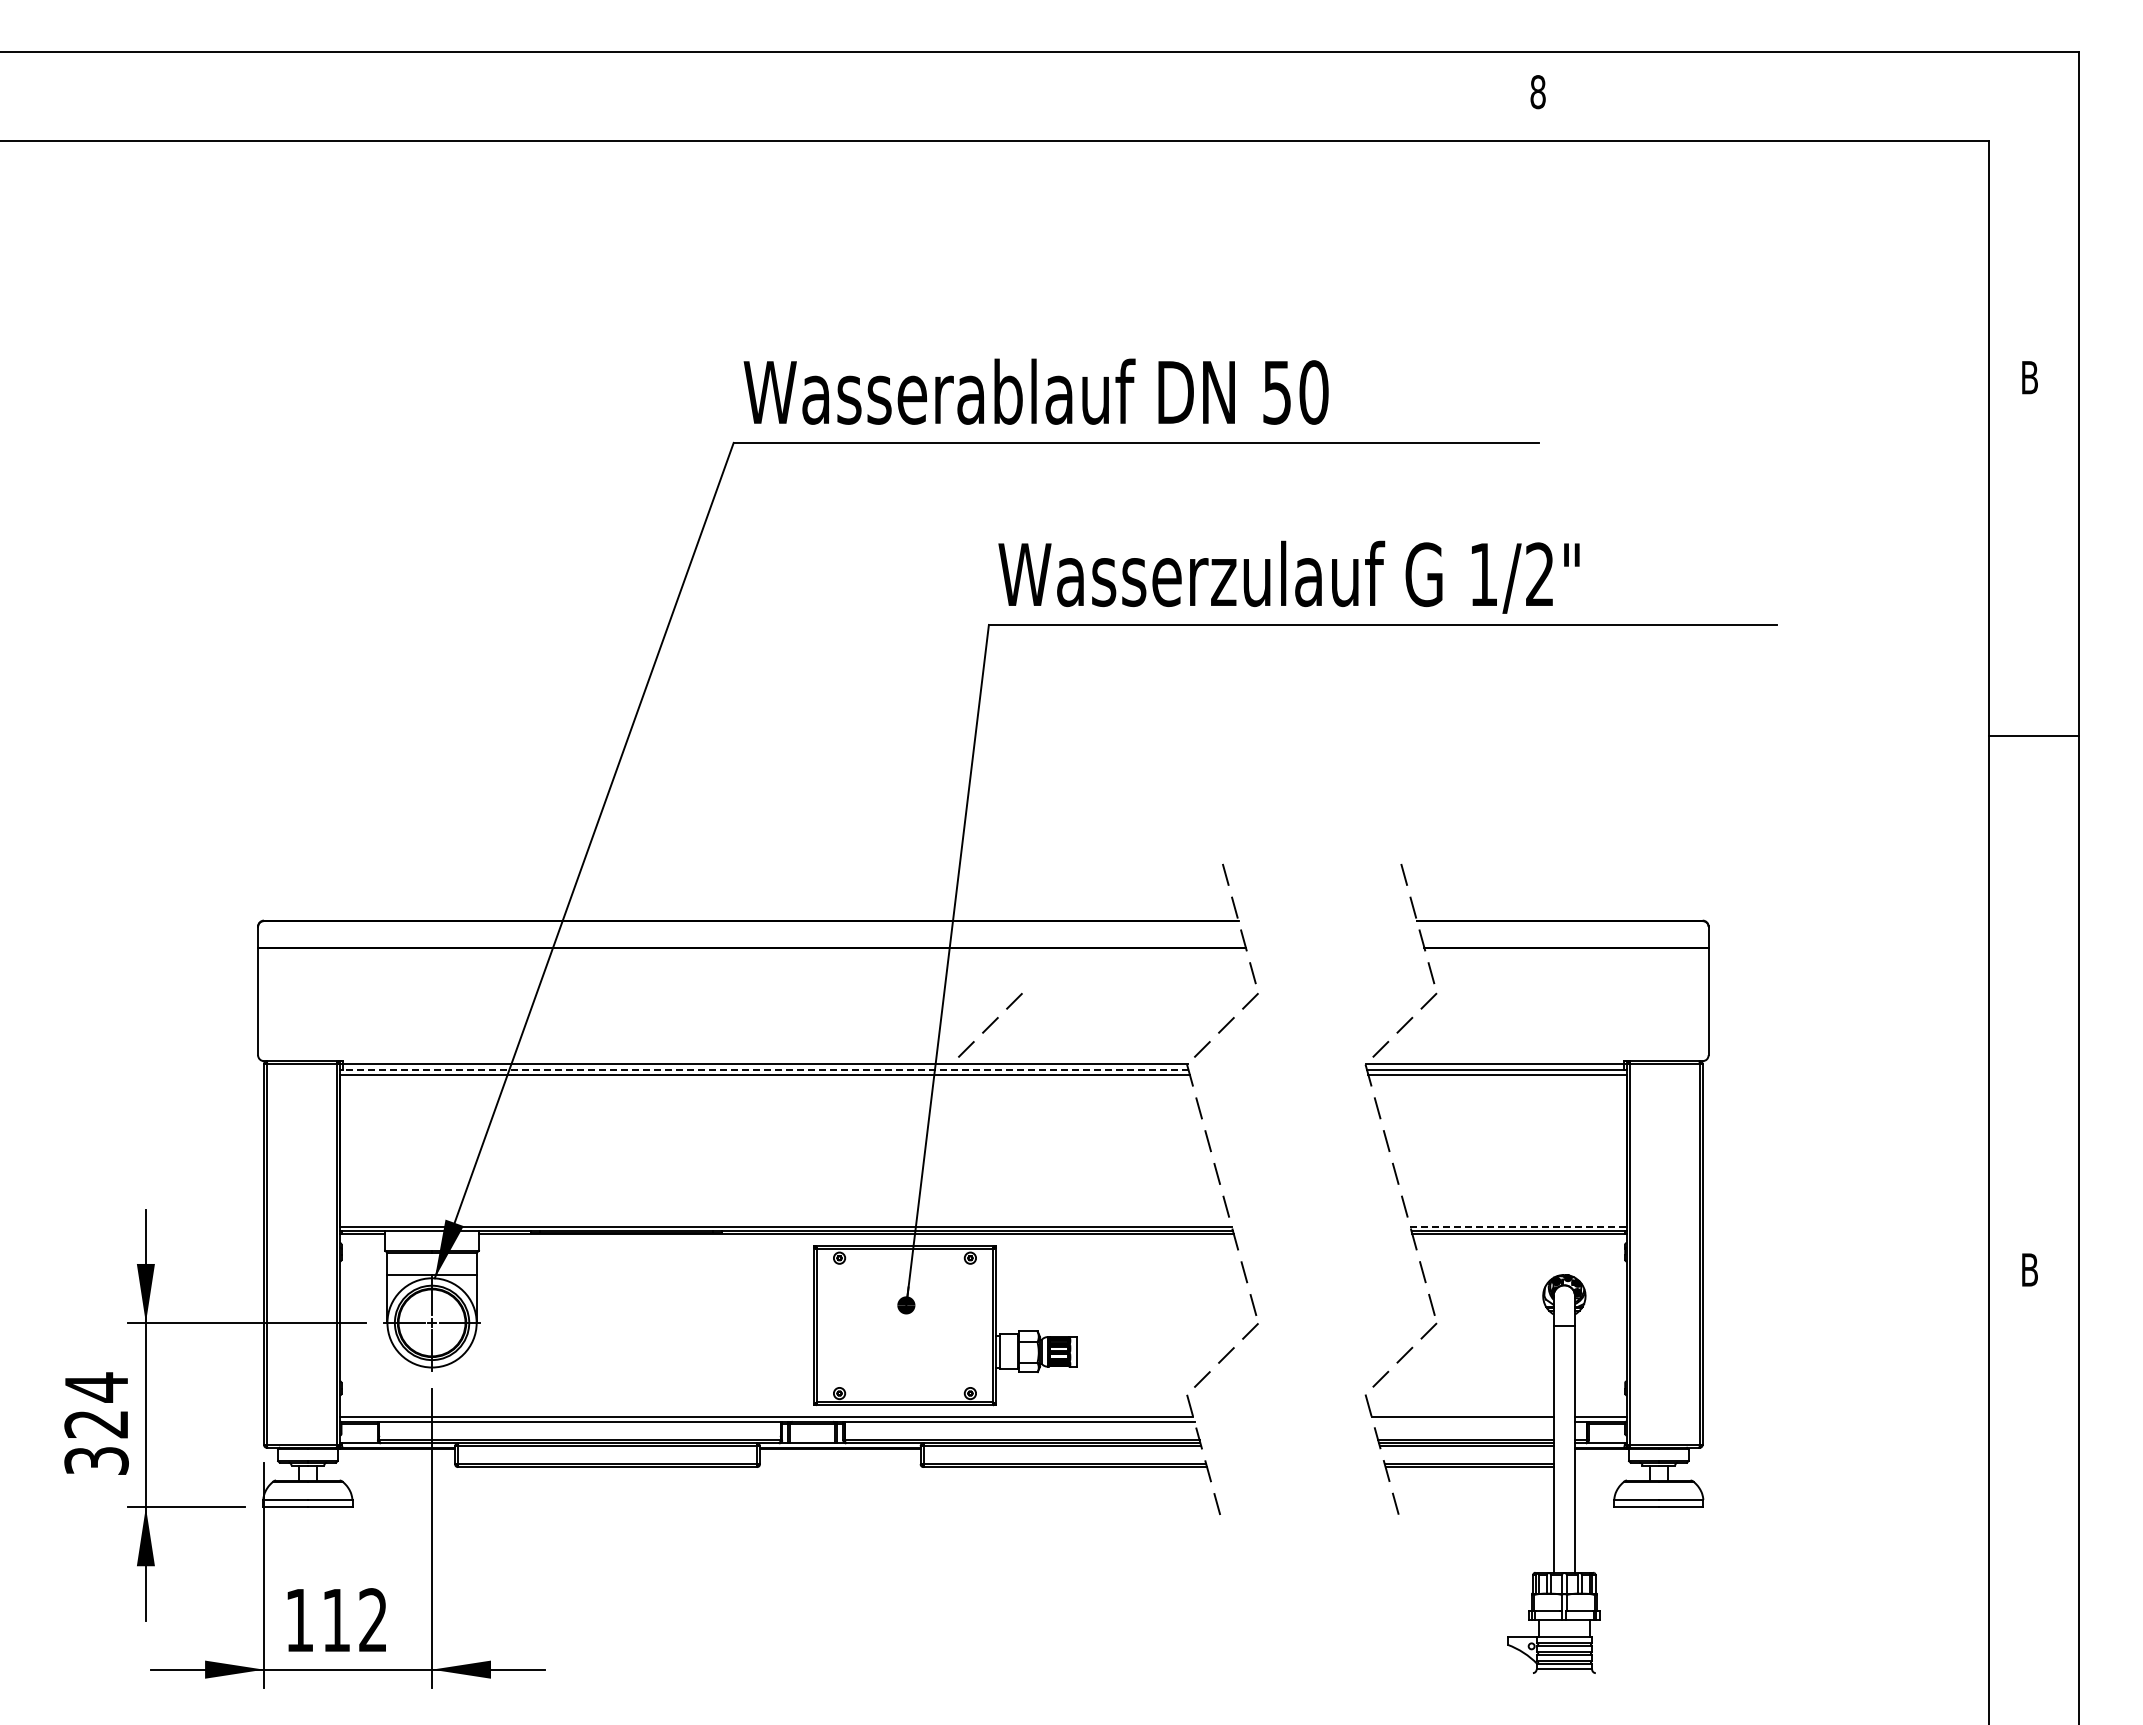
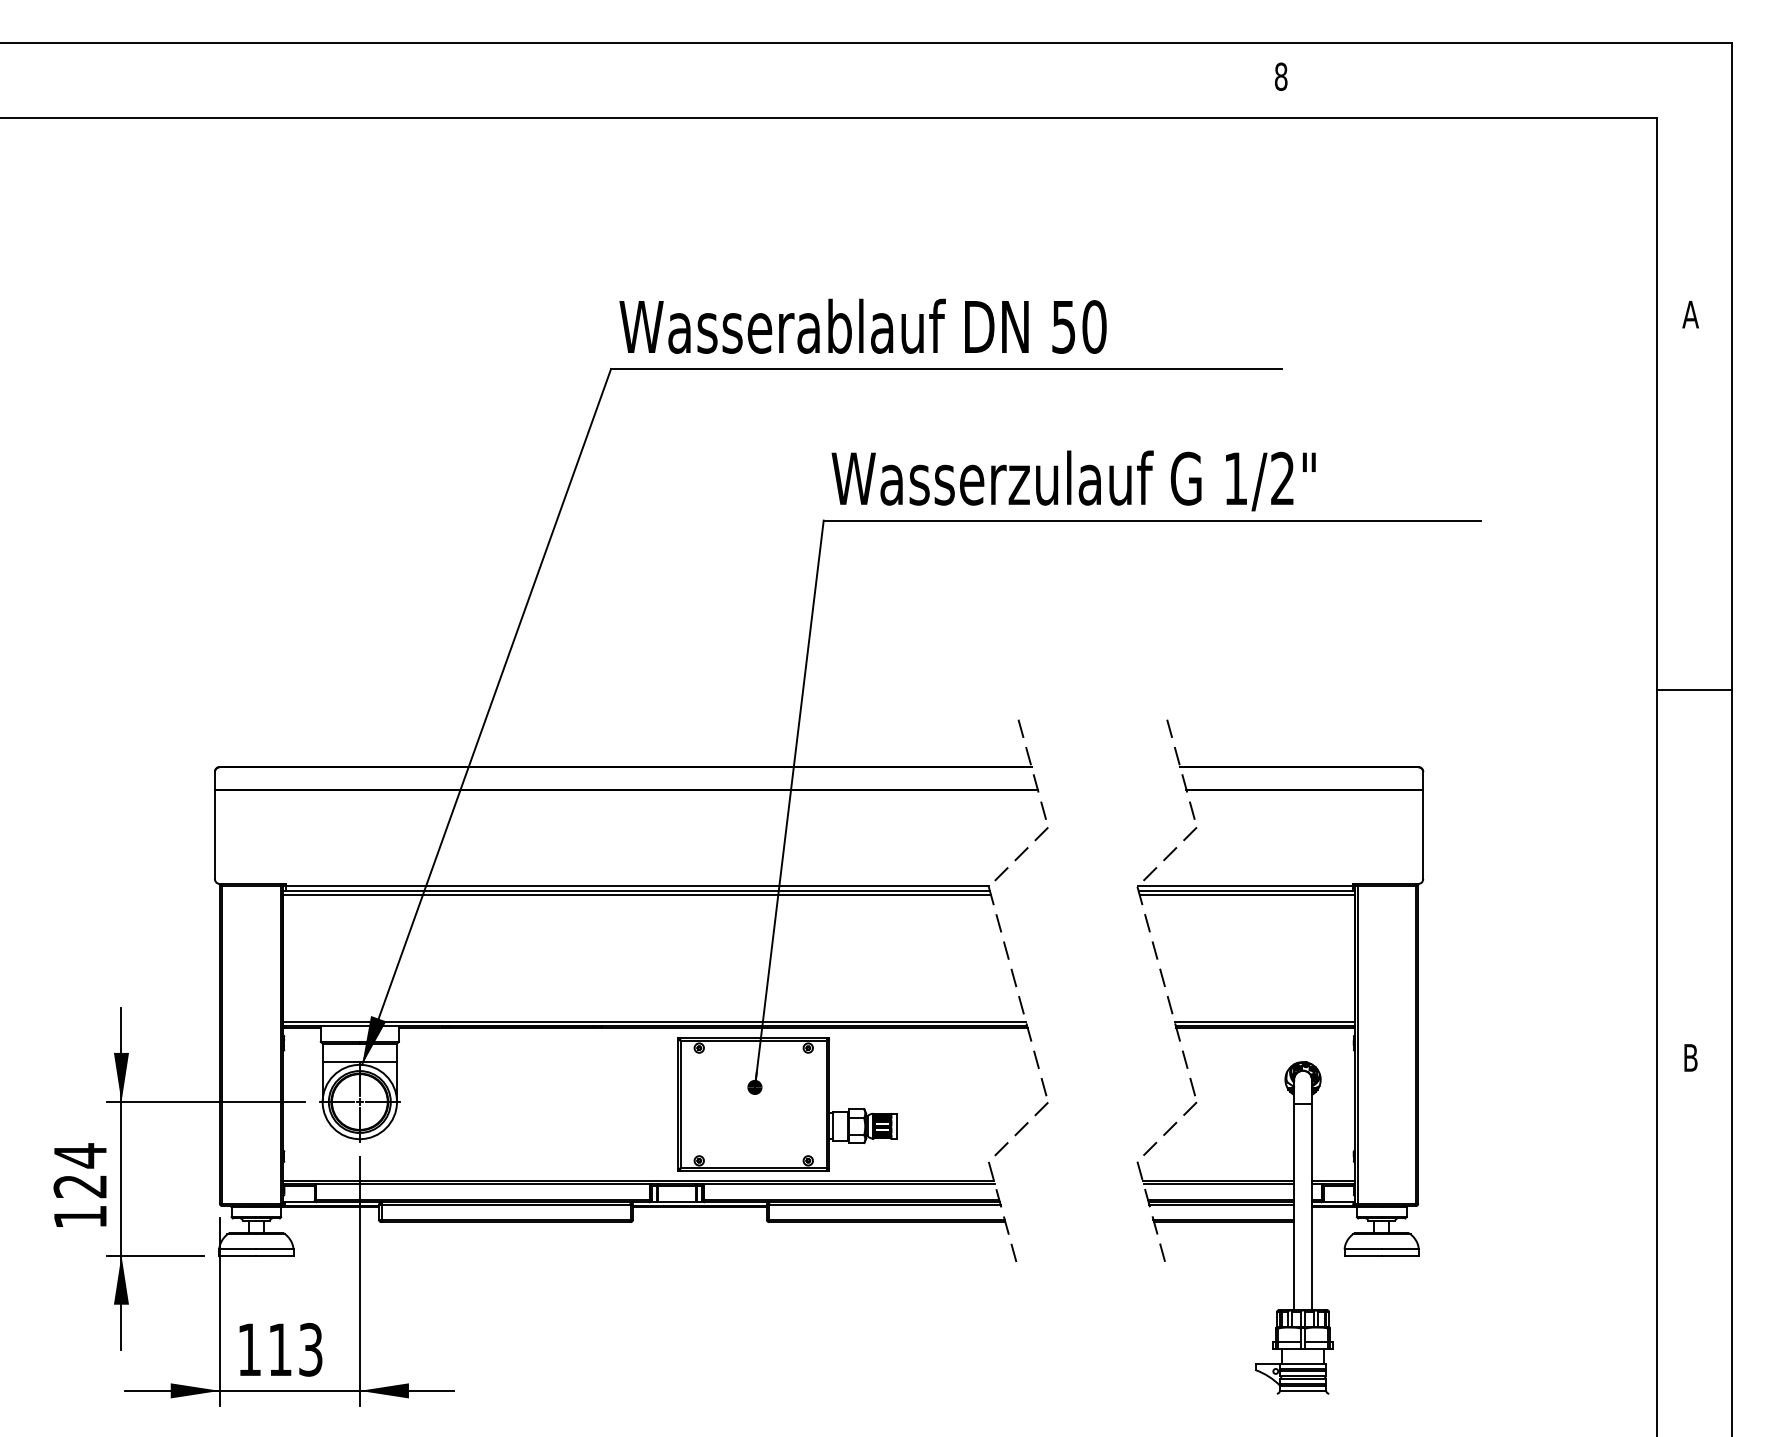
text: (2029, 377) -> (1690, 314), B -> A
line: (2033, 736) -> (1693, 690), moved
line: (990, 1025) -> (825, 854), removed
line: (765, 1070) -> (637, 891), dashed -> solid
line: (1519, 1226) -> (1265, 1021), dashed -> solid
line: (1463, 1421) -> (1219, 1184), added
text: (96, 1460) -> (80, 1216), 324 -> 124
text: (373, 1620) -> (311, 1349), 112 -> 113

